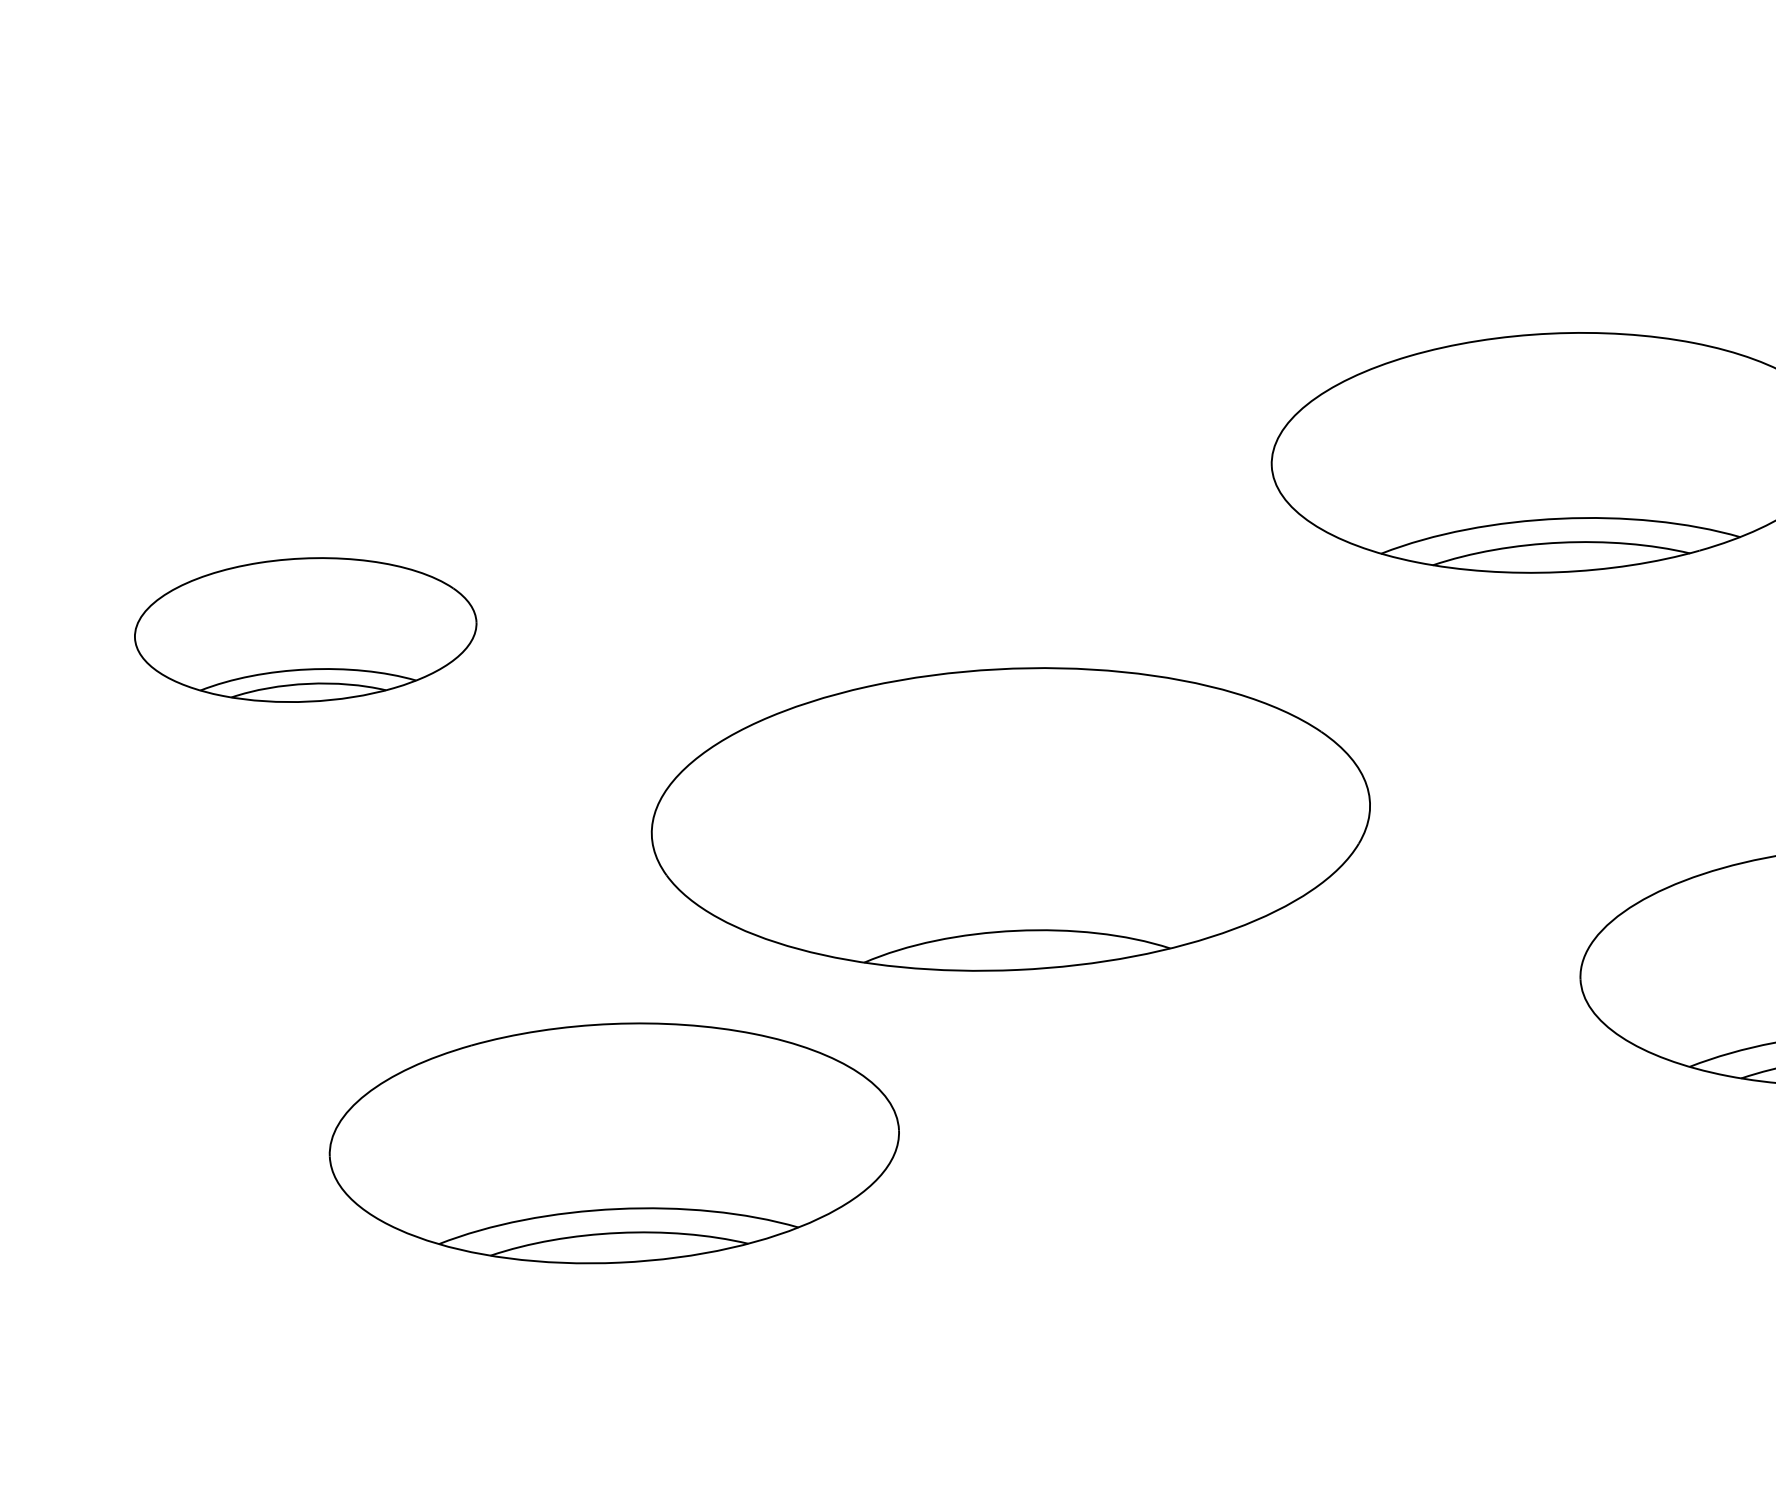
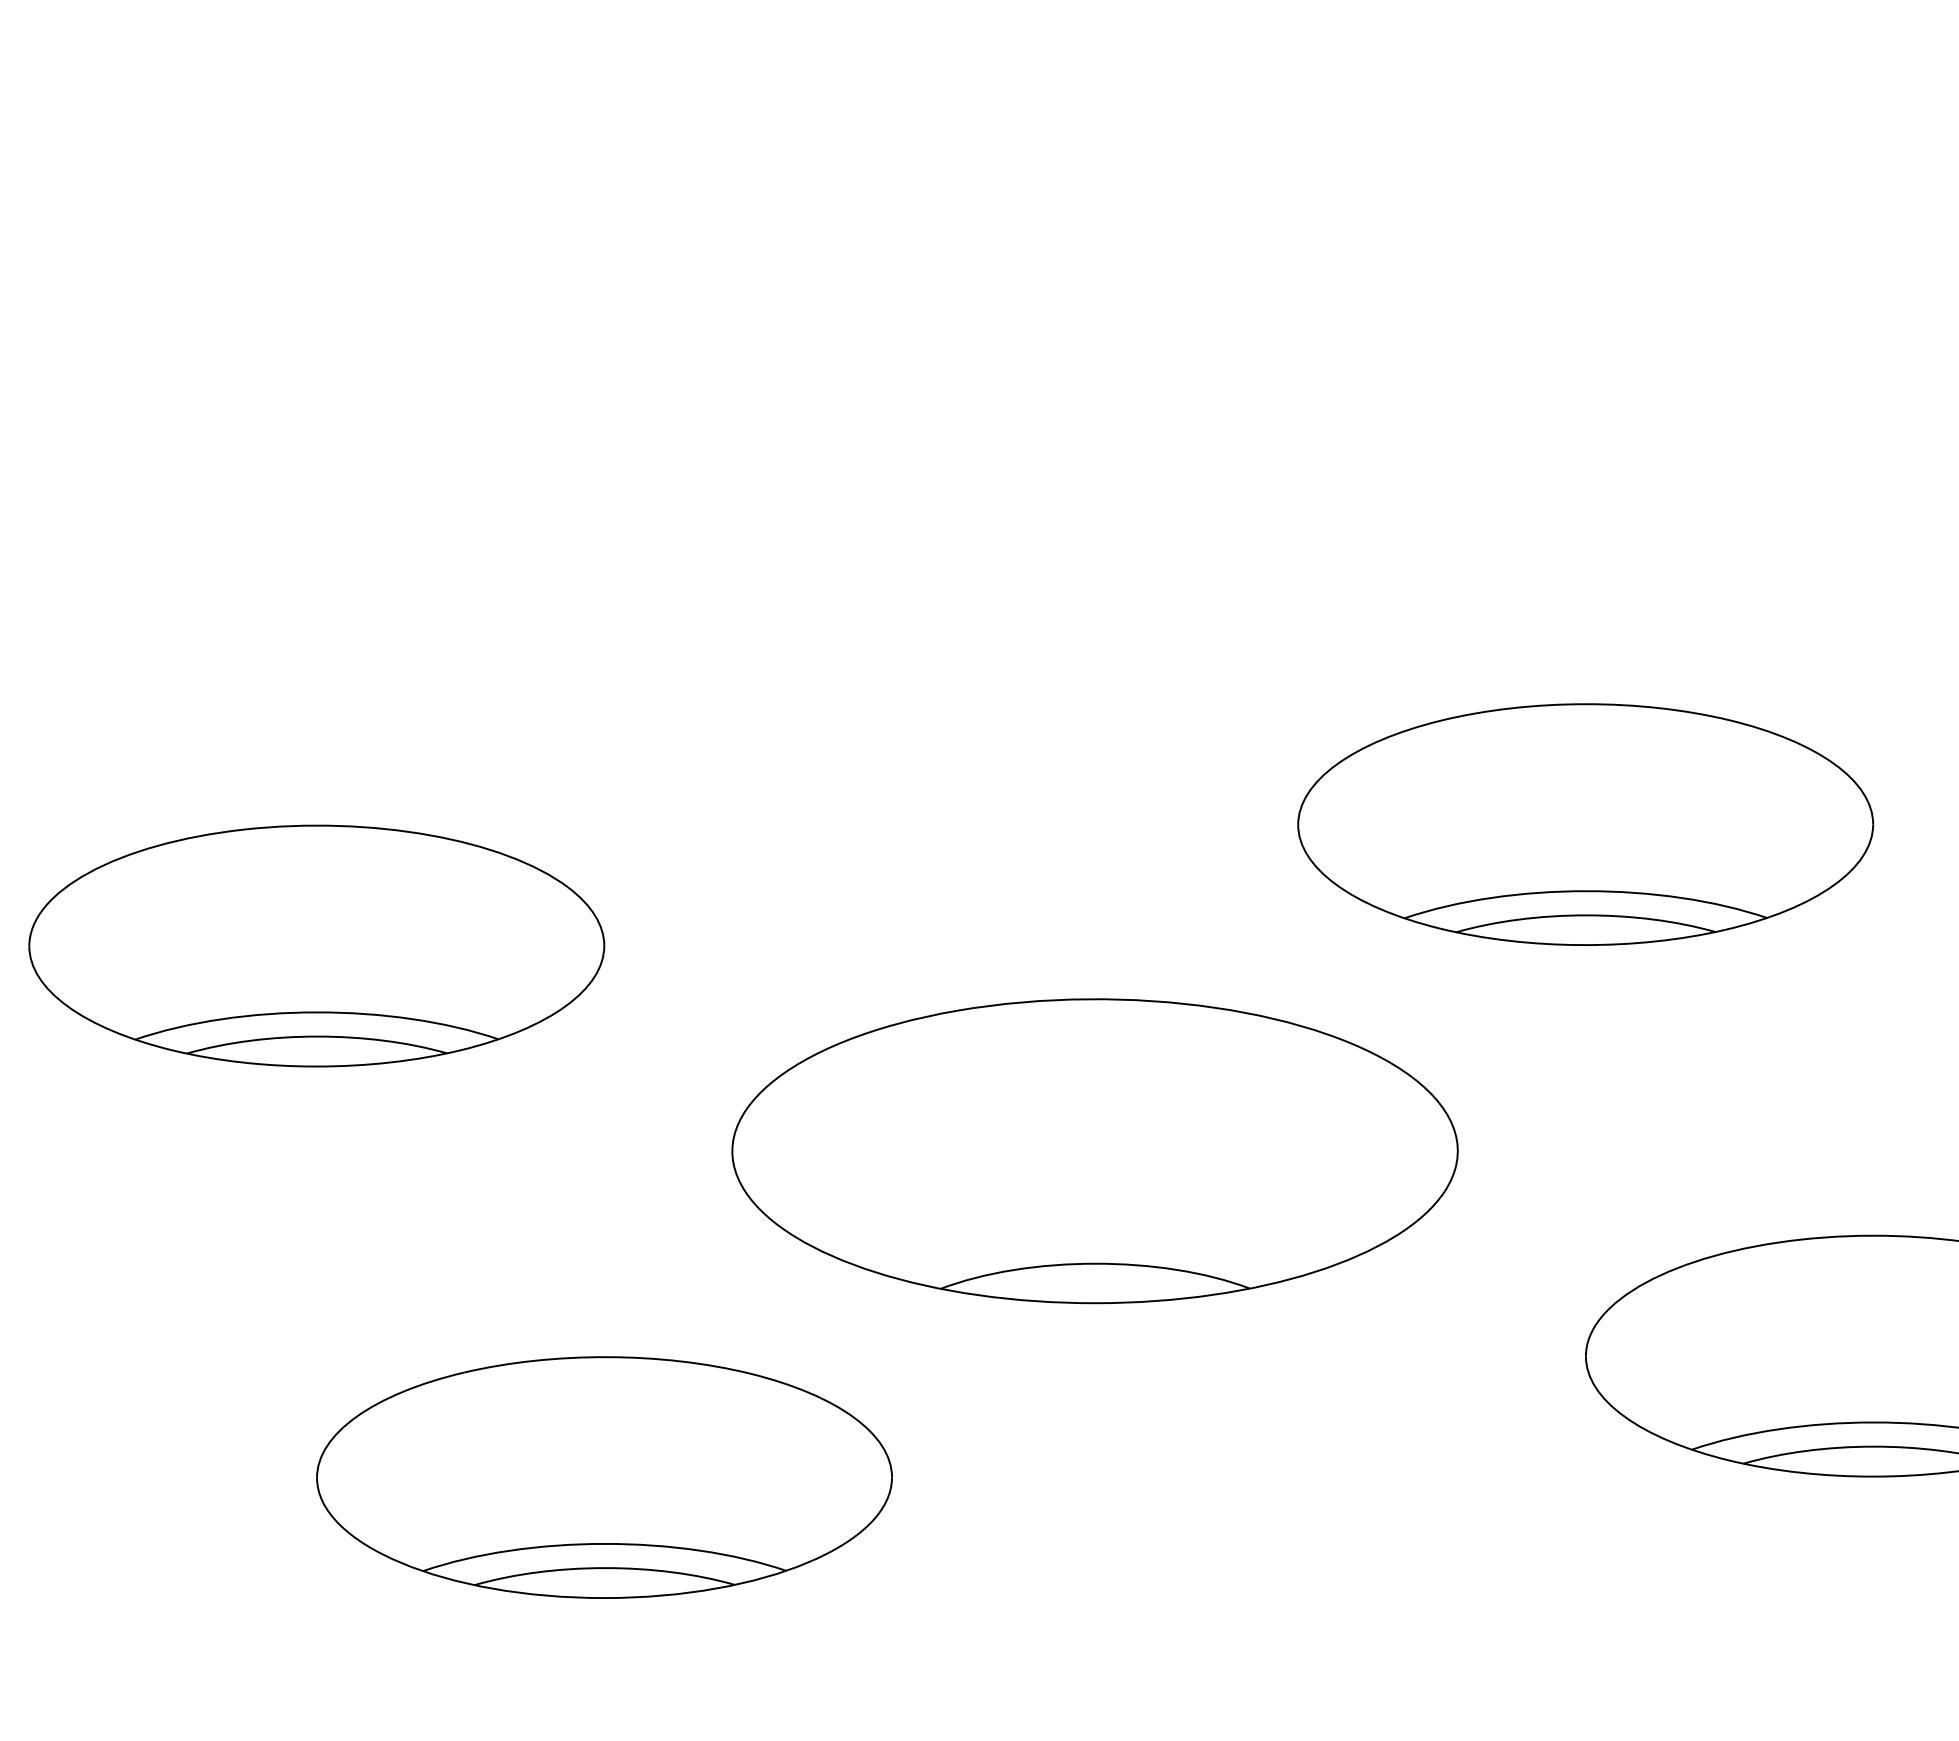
part: (305, 629) -> (316, 945), size x1.67
part: (1010, 819) -> (1094, 1151), moved

